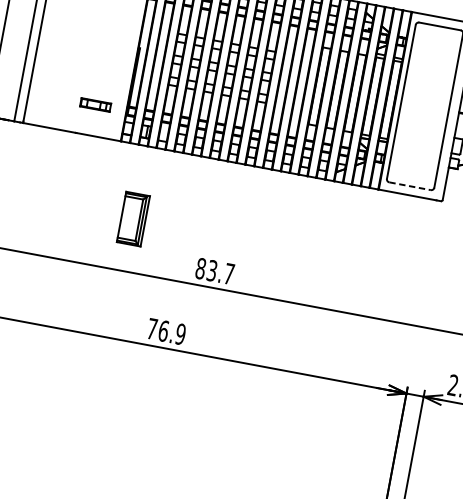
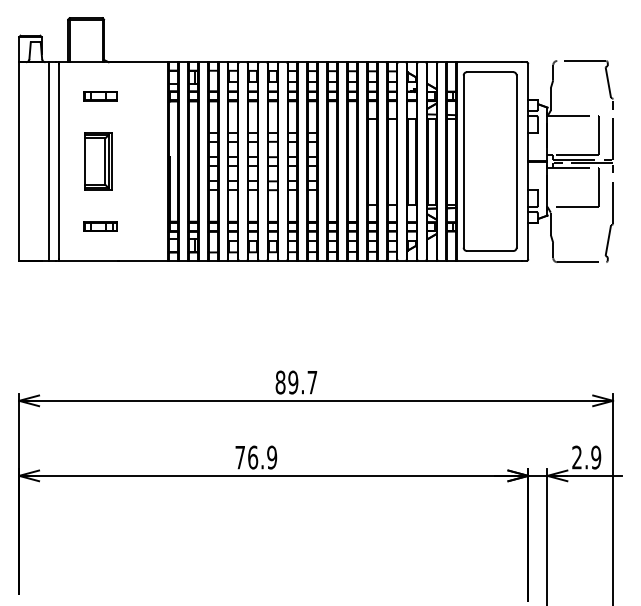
part: (95, 104) -> (100, 226), moved
line: (410, 186) -> (490, 251), dashed -> solid
part: (133, 219) -> (98, 161), moved
text: (212, 270) -> (293, 382), 83.7 -> 89.7

